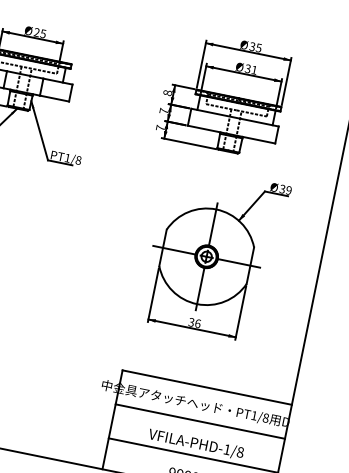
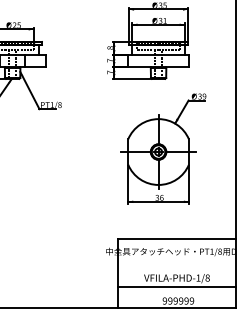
line: (200, 420) -> (176, 262), removed

